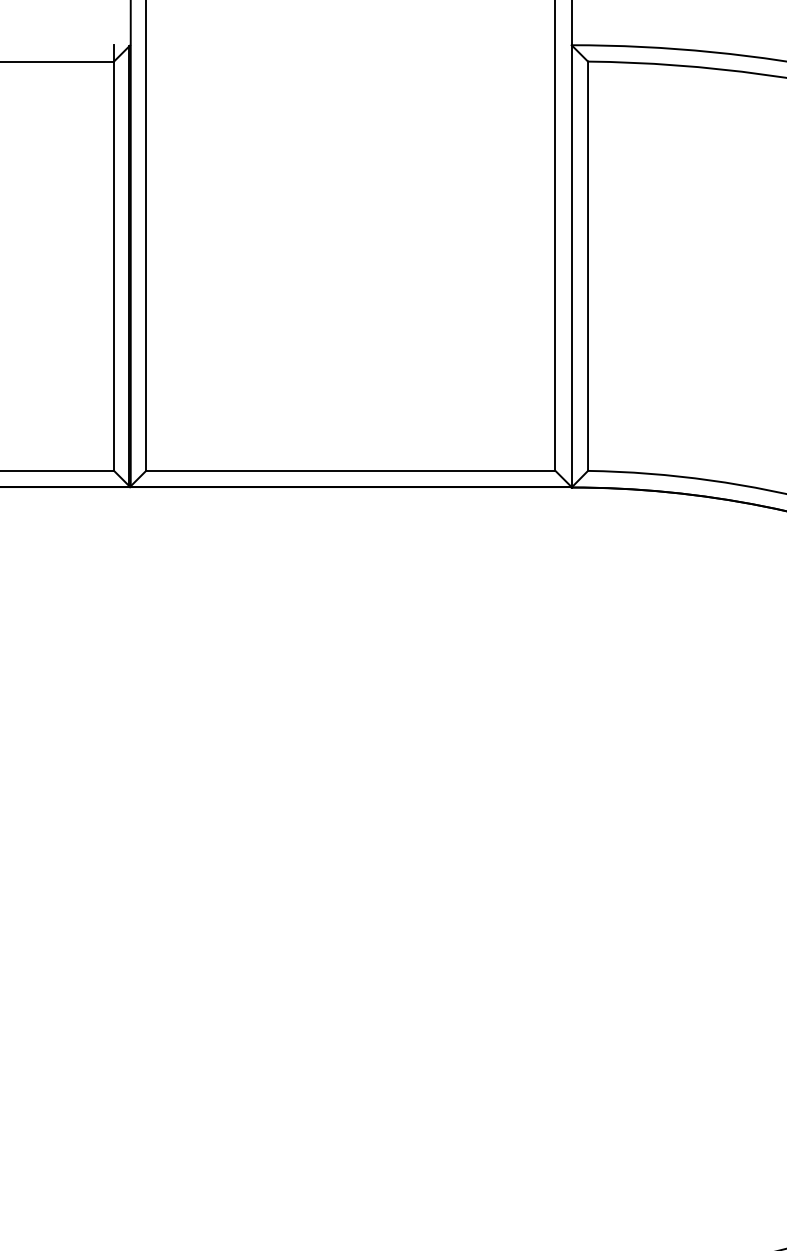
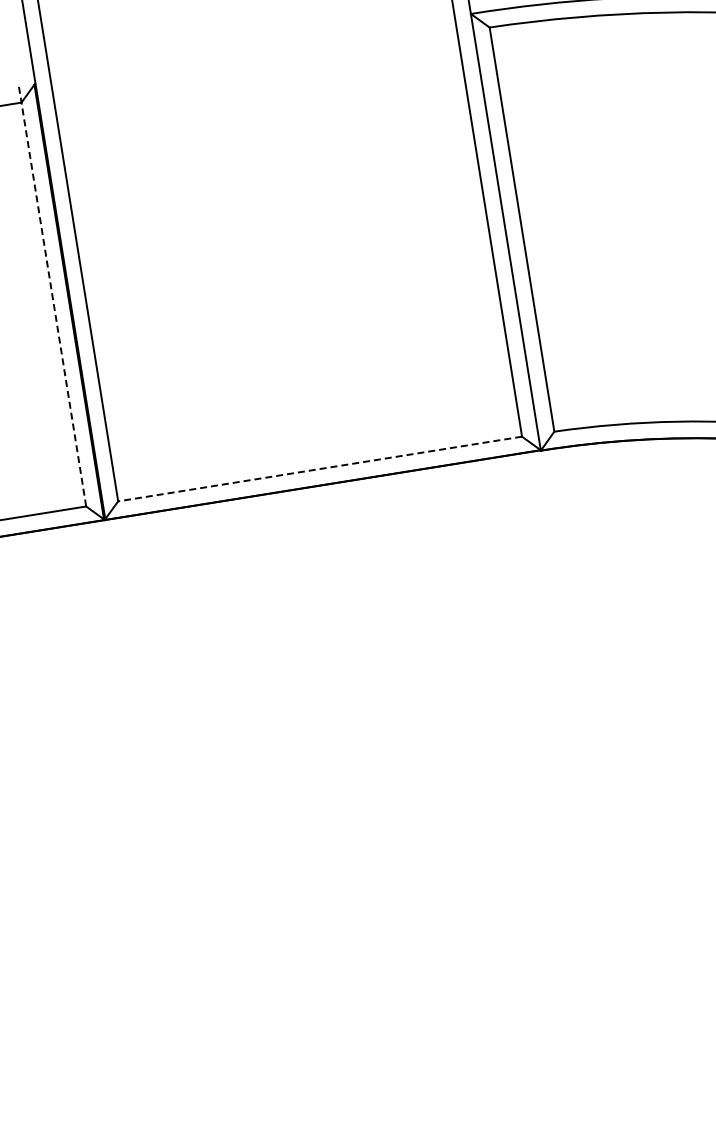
line: (113, 258) -> (52, 296), solid -> dashed
line: (350, 470) -> (319, 468), solid -> dashed

